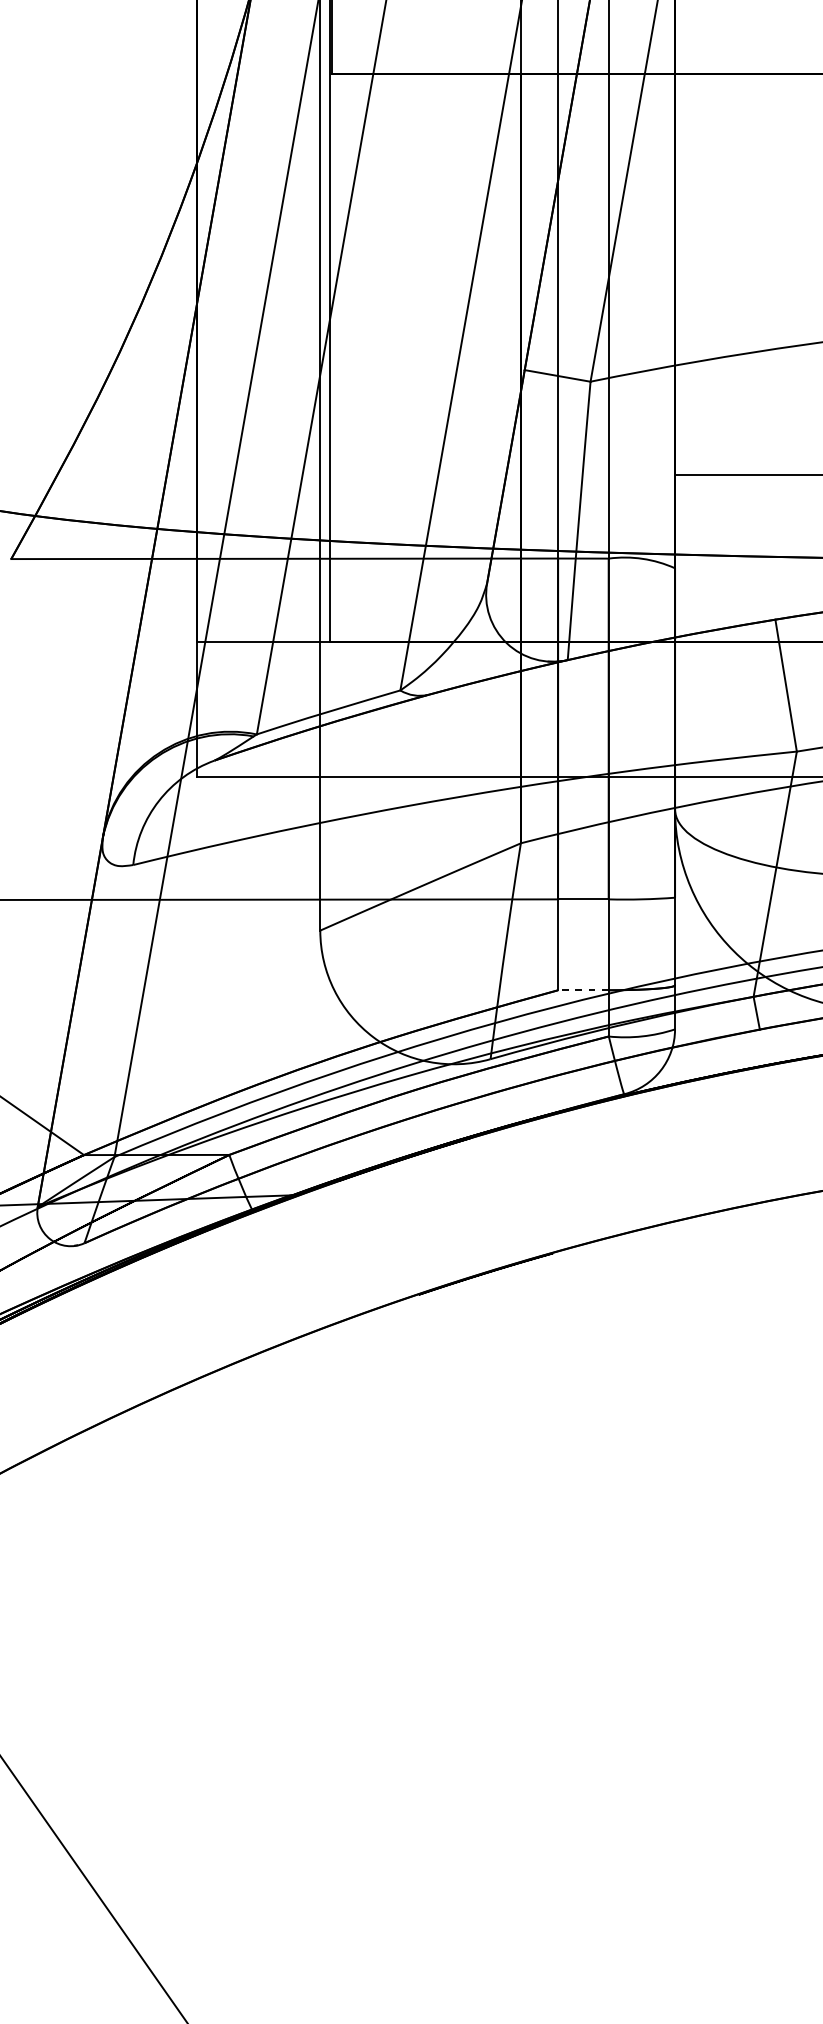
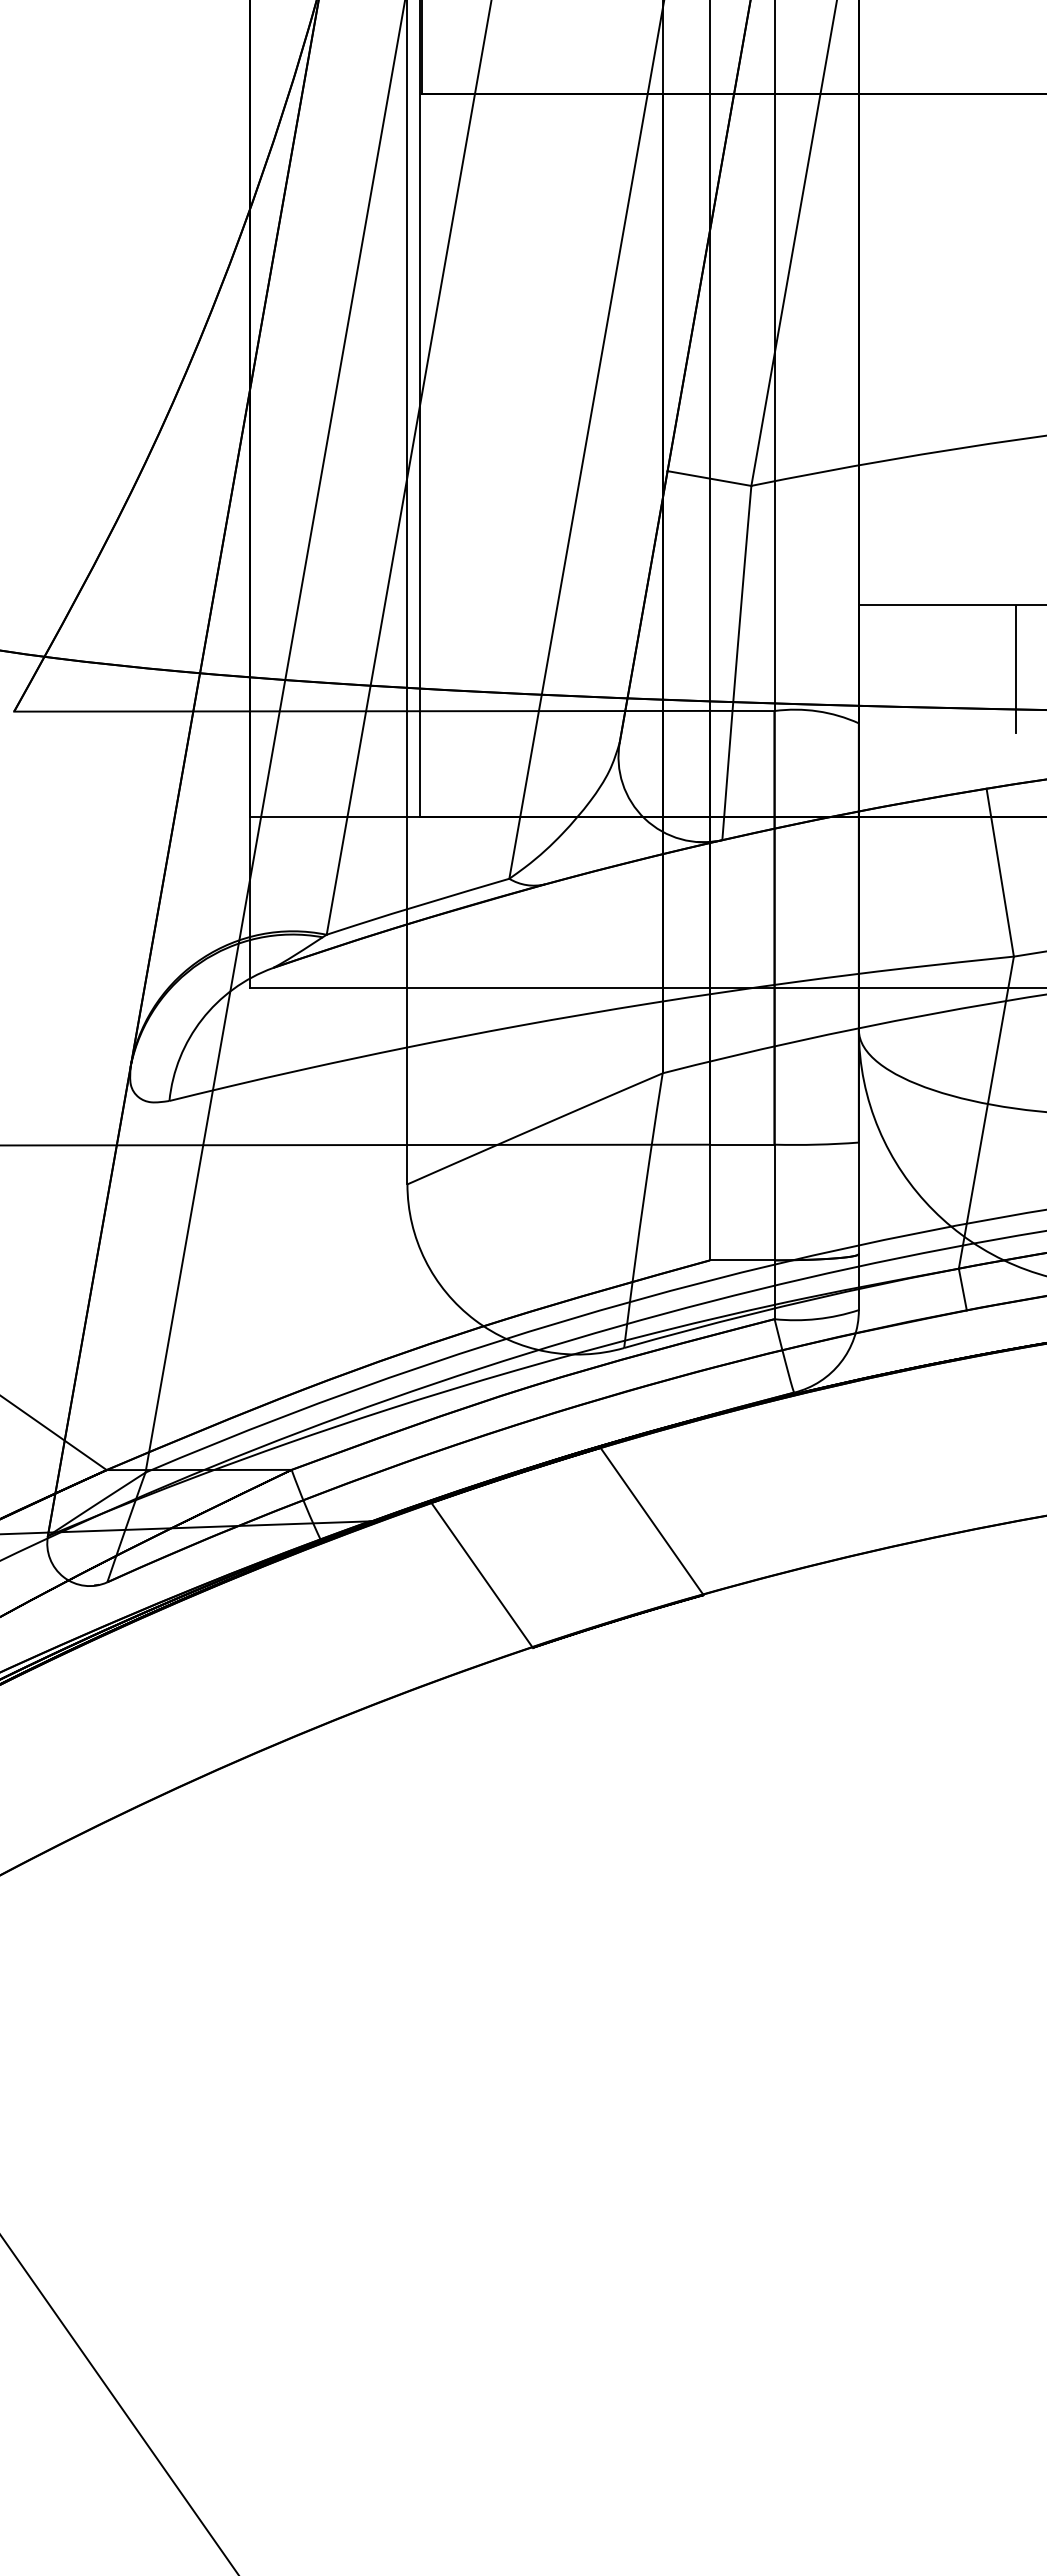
line: (798, 525) -> (1015, 669), added
line: (582, 990) -> (741, 1260), dashed -> solid
line: (512, 1195) -> (651, 1521), added
line: (379, 1237) -> (482, 1575), added

